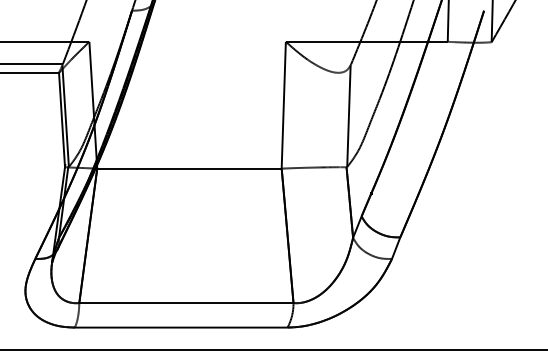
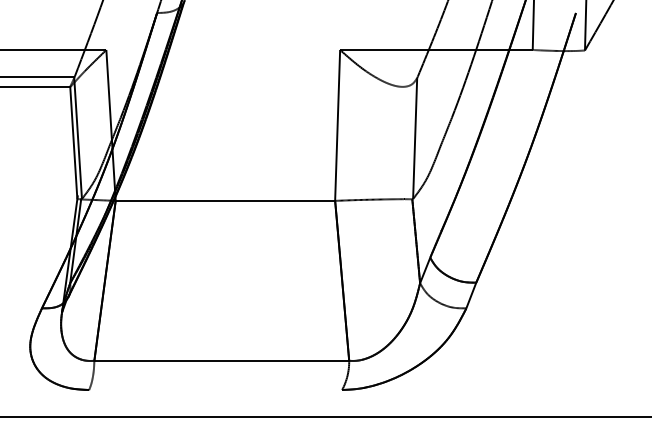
line: (180, 327) -> (214, 389), removed

